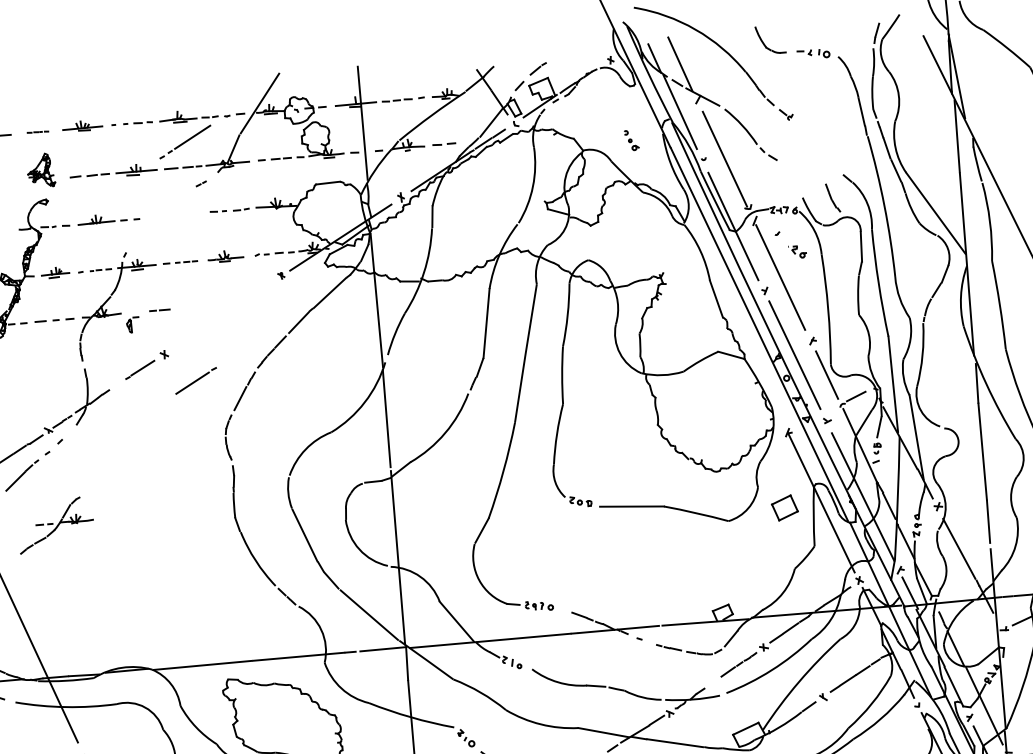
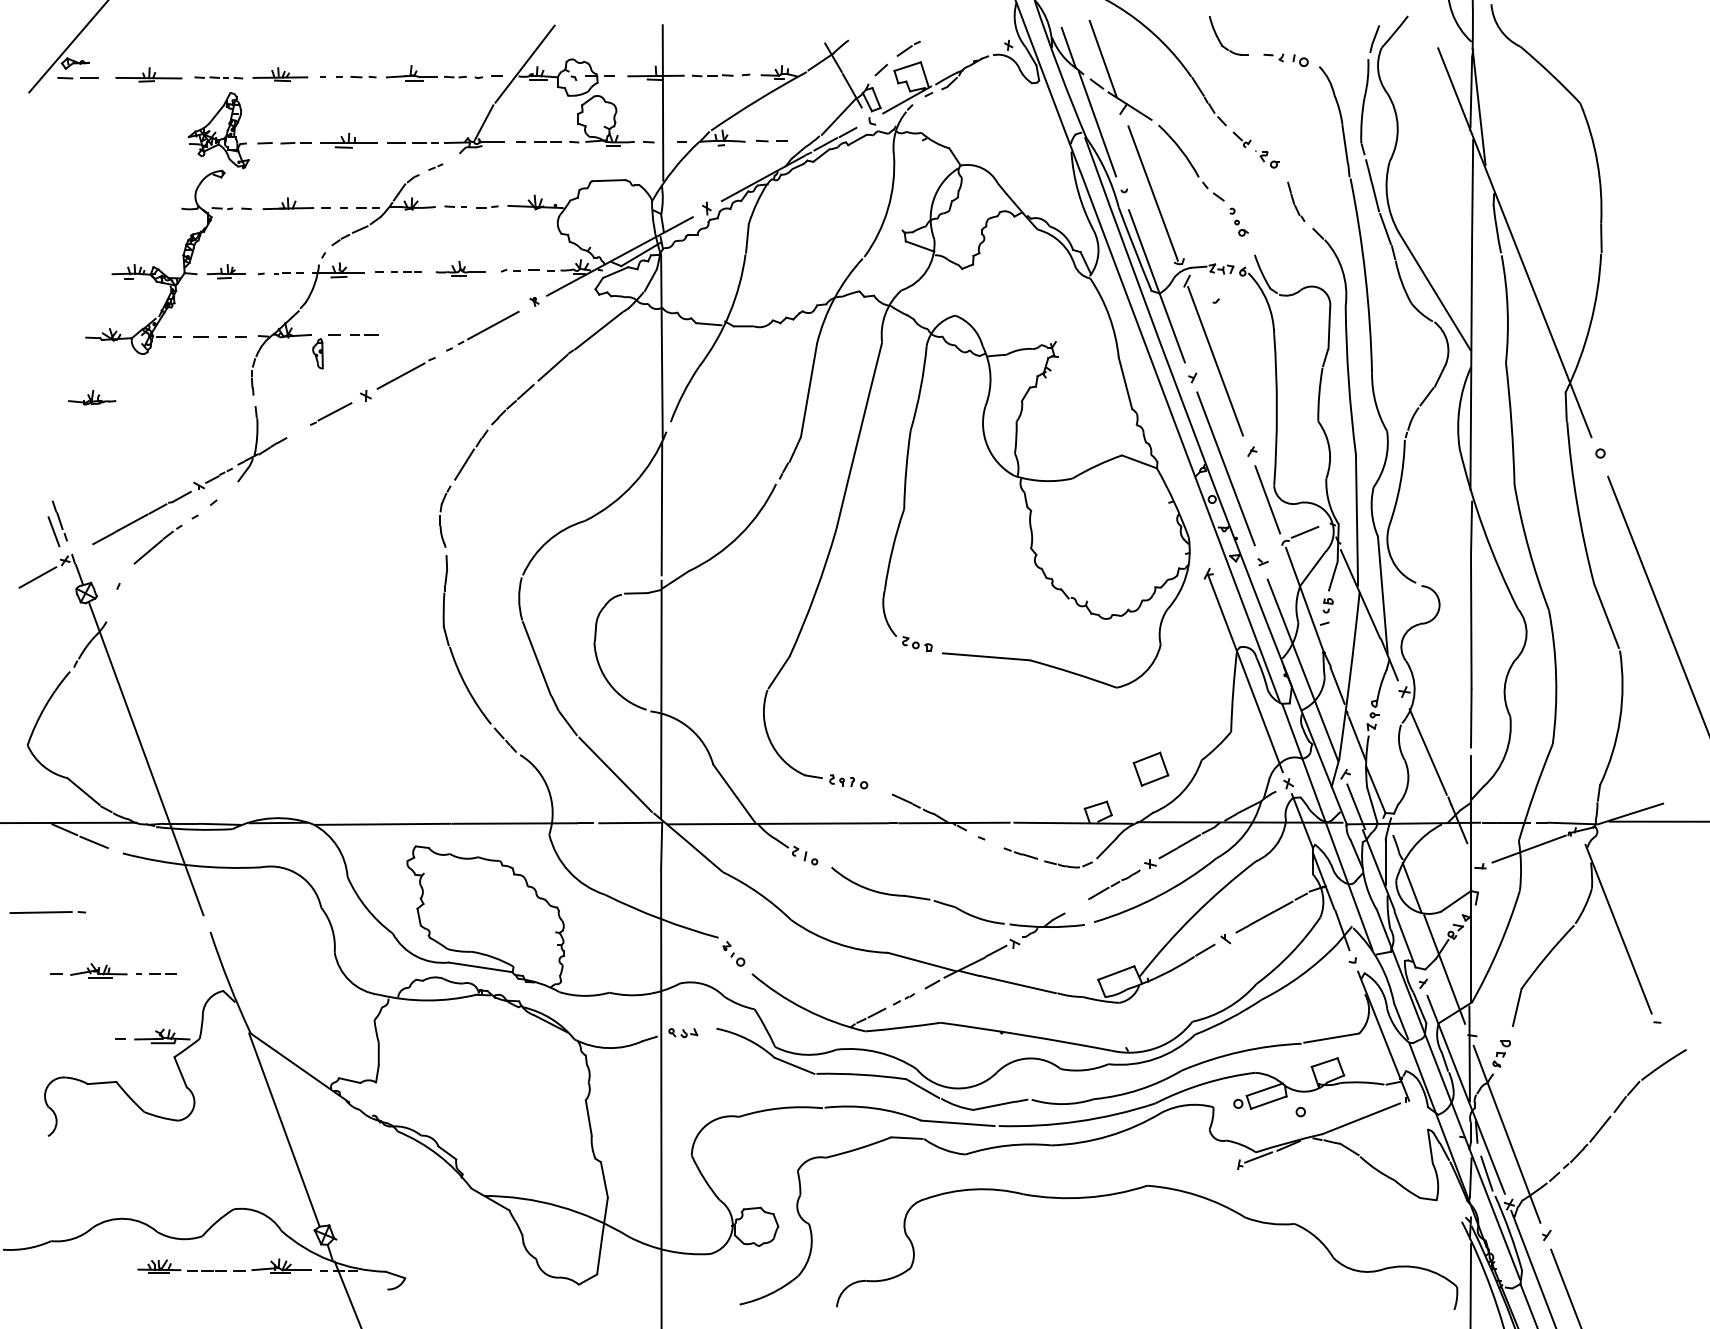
part: (37, 131) -> (218, 77), size x1.67
part: (631, 139) -> (1238, 221), moved
line: (185, 141) -> (482, 330), moved
part: (40, 170) -> (218, 130), size x1.67
part: (833, 197) -> (1296, 201), moved
part: (797, 252) -> (1267, 159), moved
part: (133, 324) -> (326, 351), size x1.67
line: (195, 381) -> (405, 373), moved
part: (784, 507) -> (1150, 768), moved
part: (56, 525) -> (383, 210), moved

